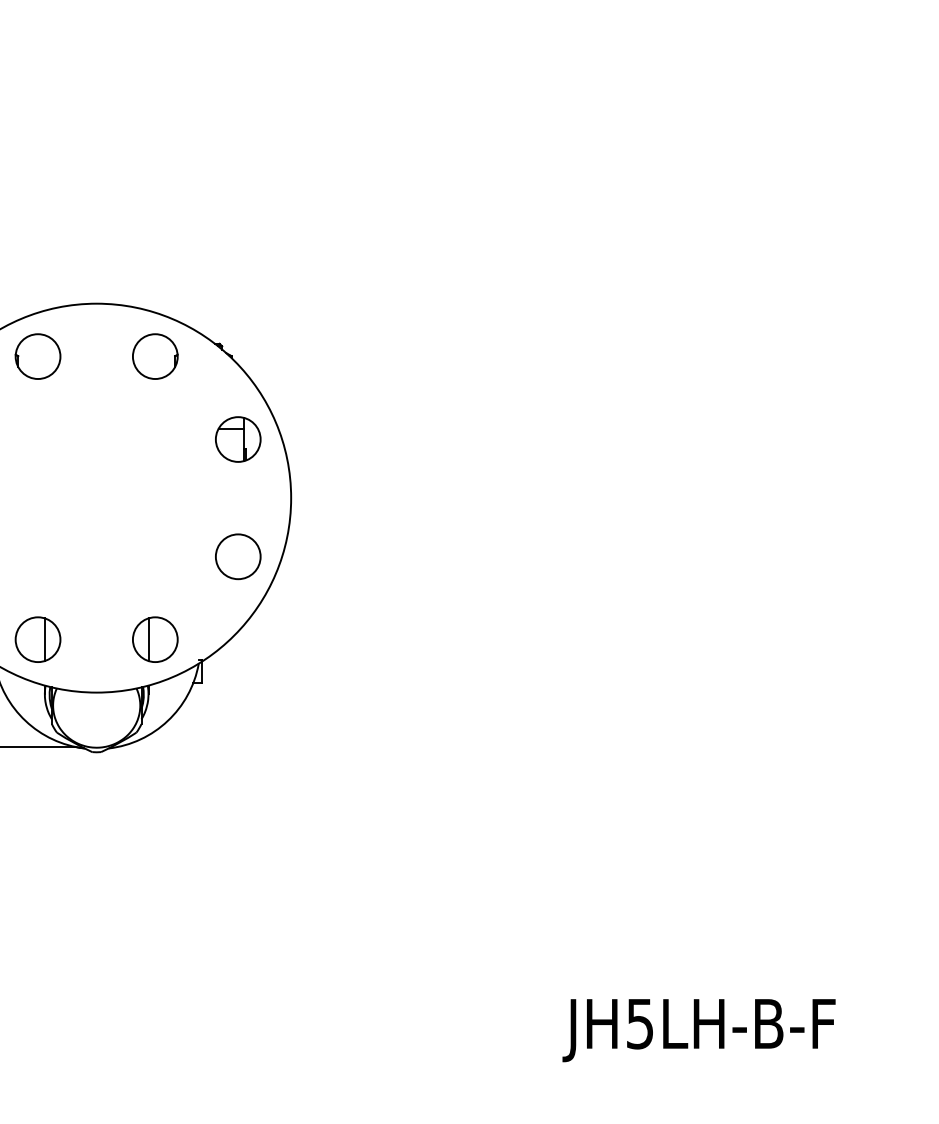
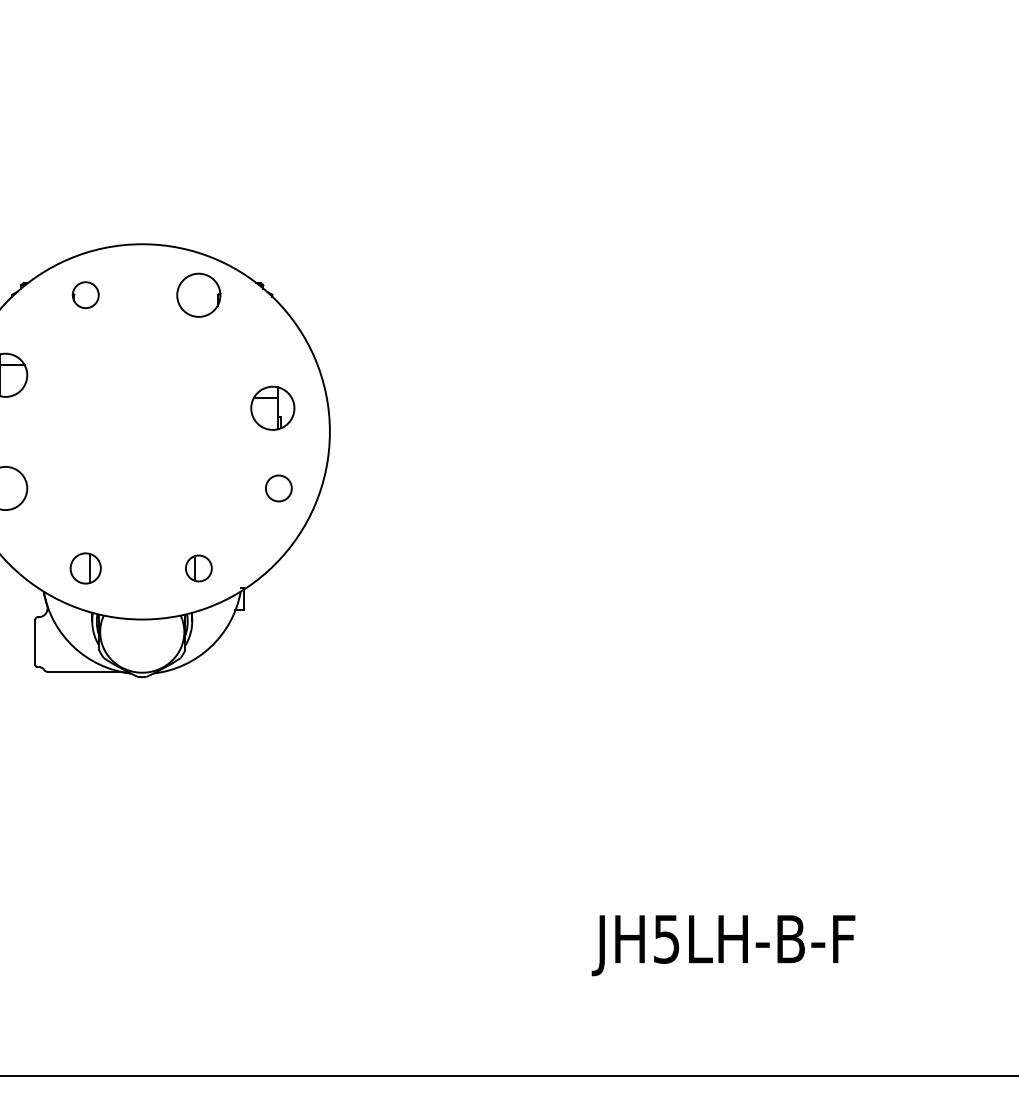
part: (37, 355) -> (85, 294), size x0.6
part: (237, 438) -> (272, 407), moved
circle: (237, 556) -> (278, 488), size x0.6
part: (37, 639) -> (85, 568), size x0.7
part: (154, 639) -> (198, 568), size x0.6

